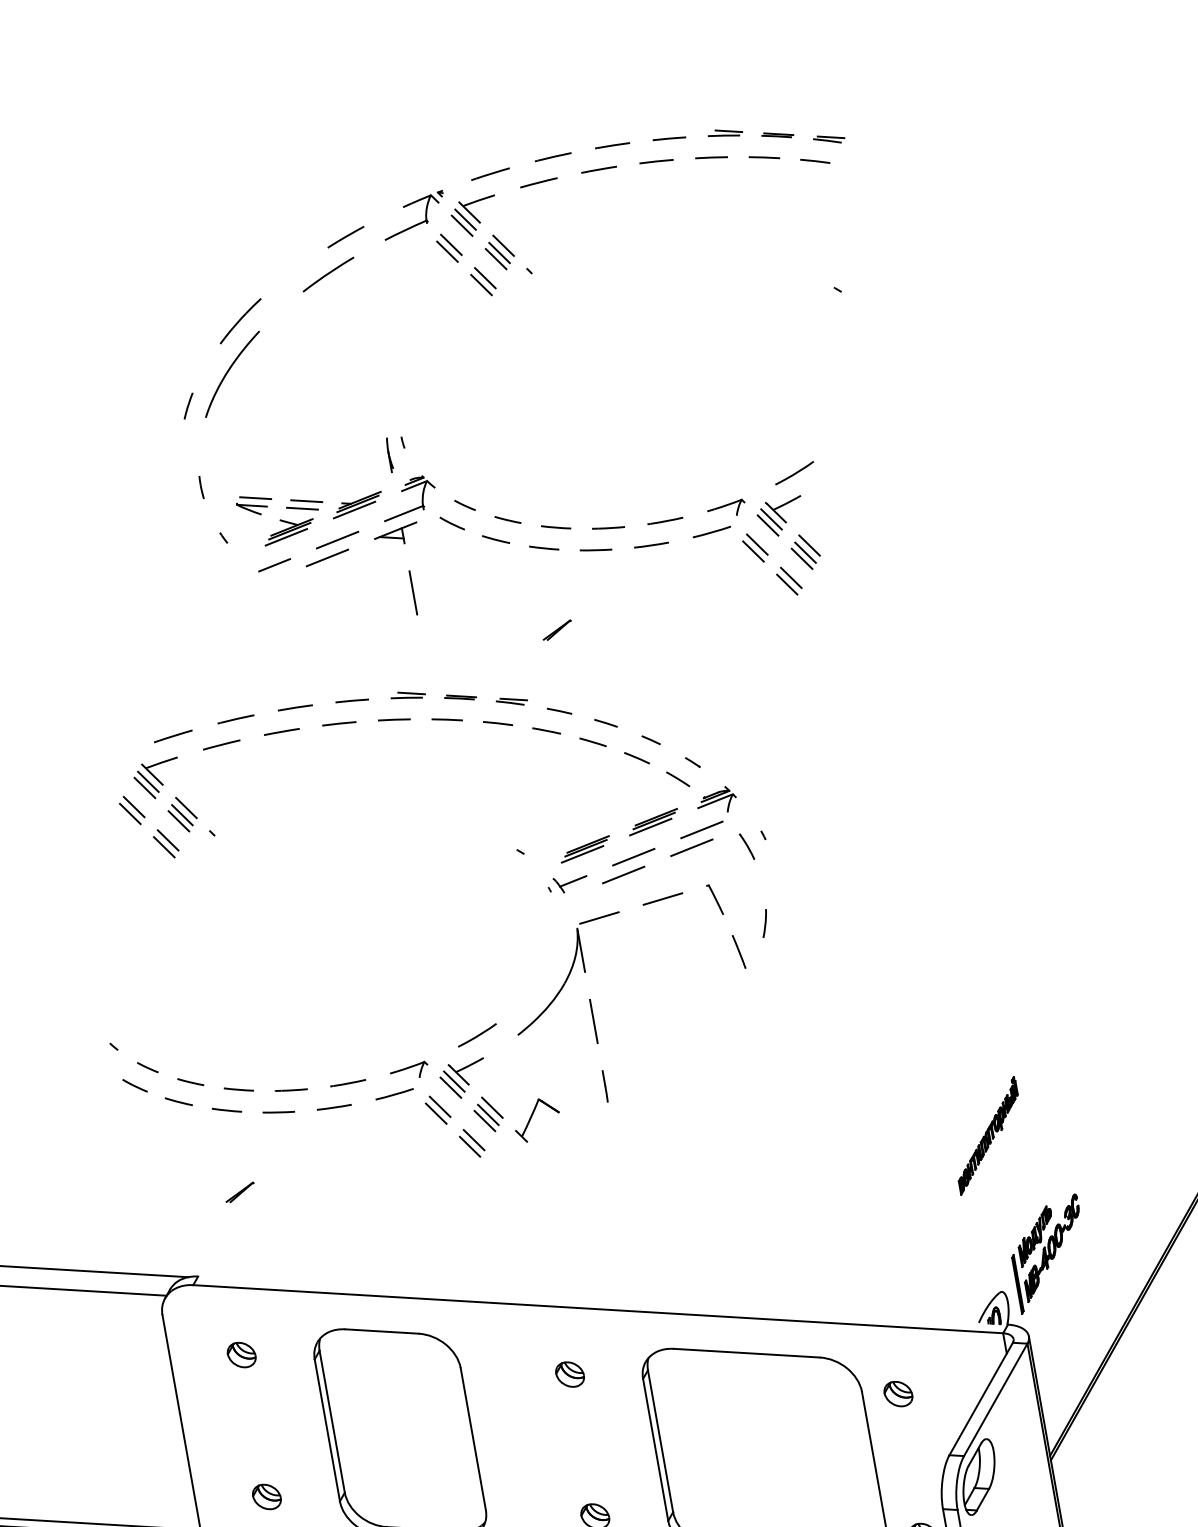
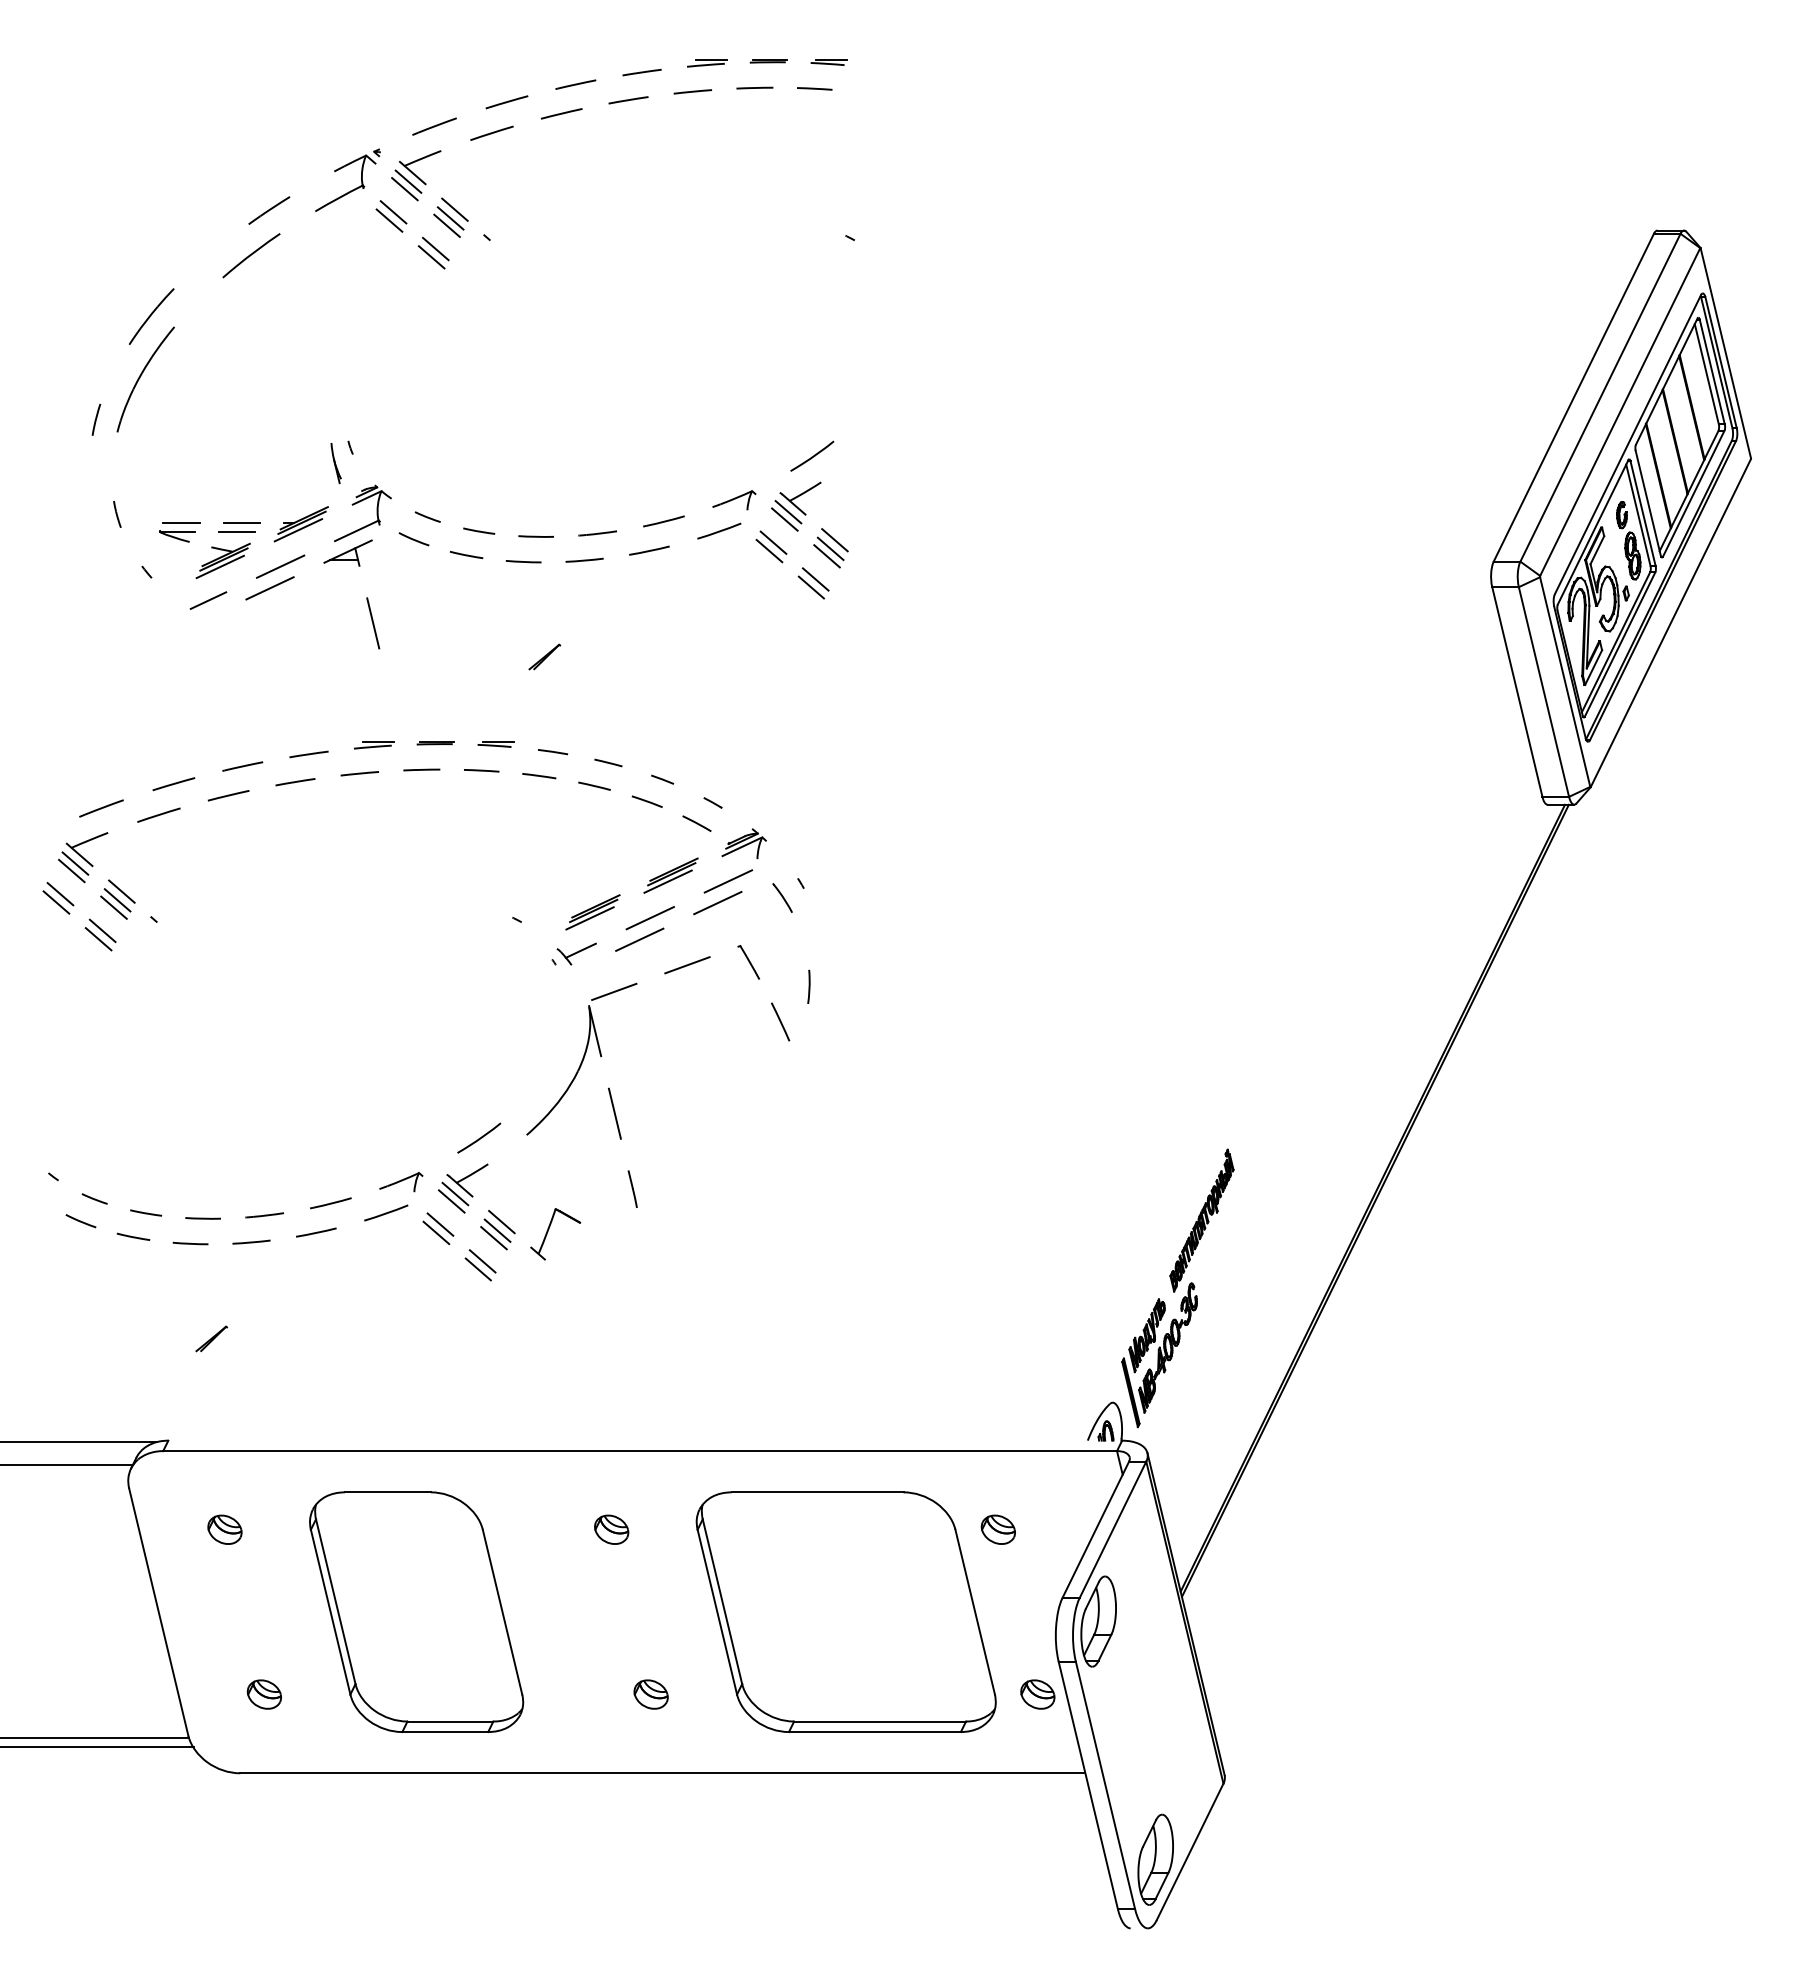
part: (988, 1135) -> (1201, 1220), moved

